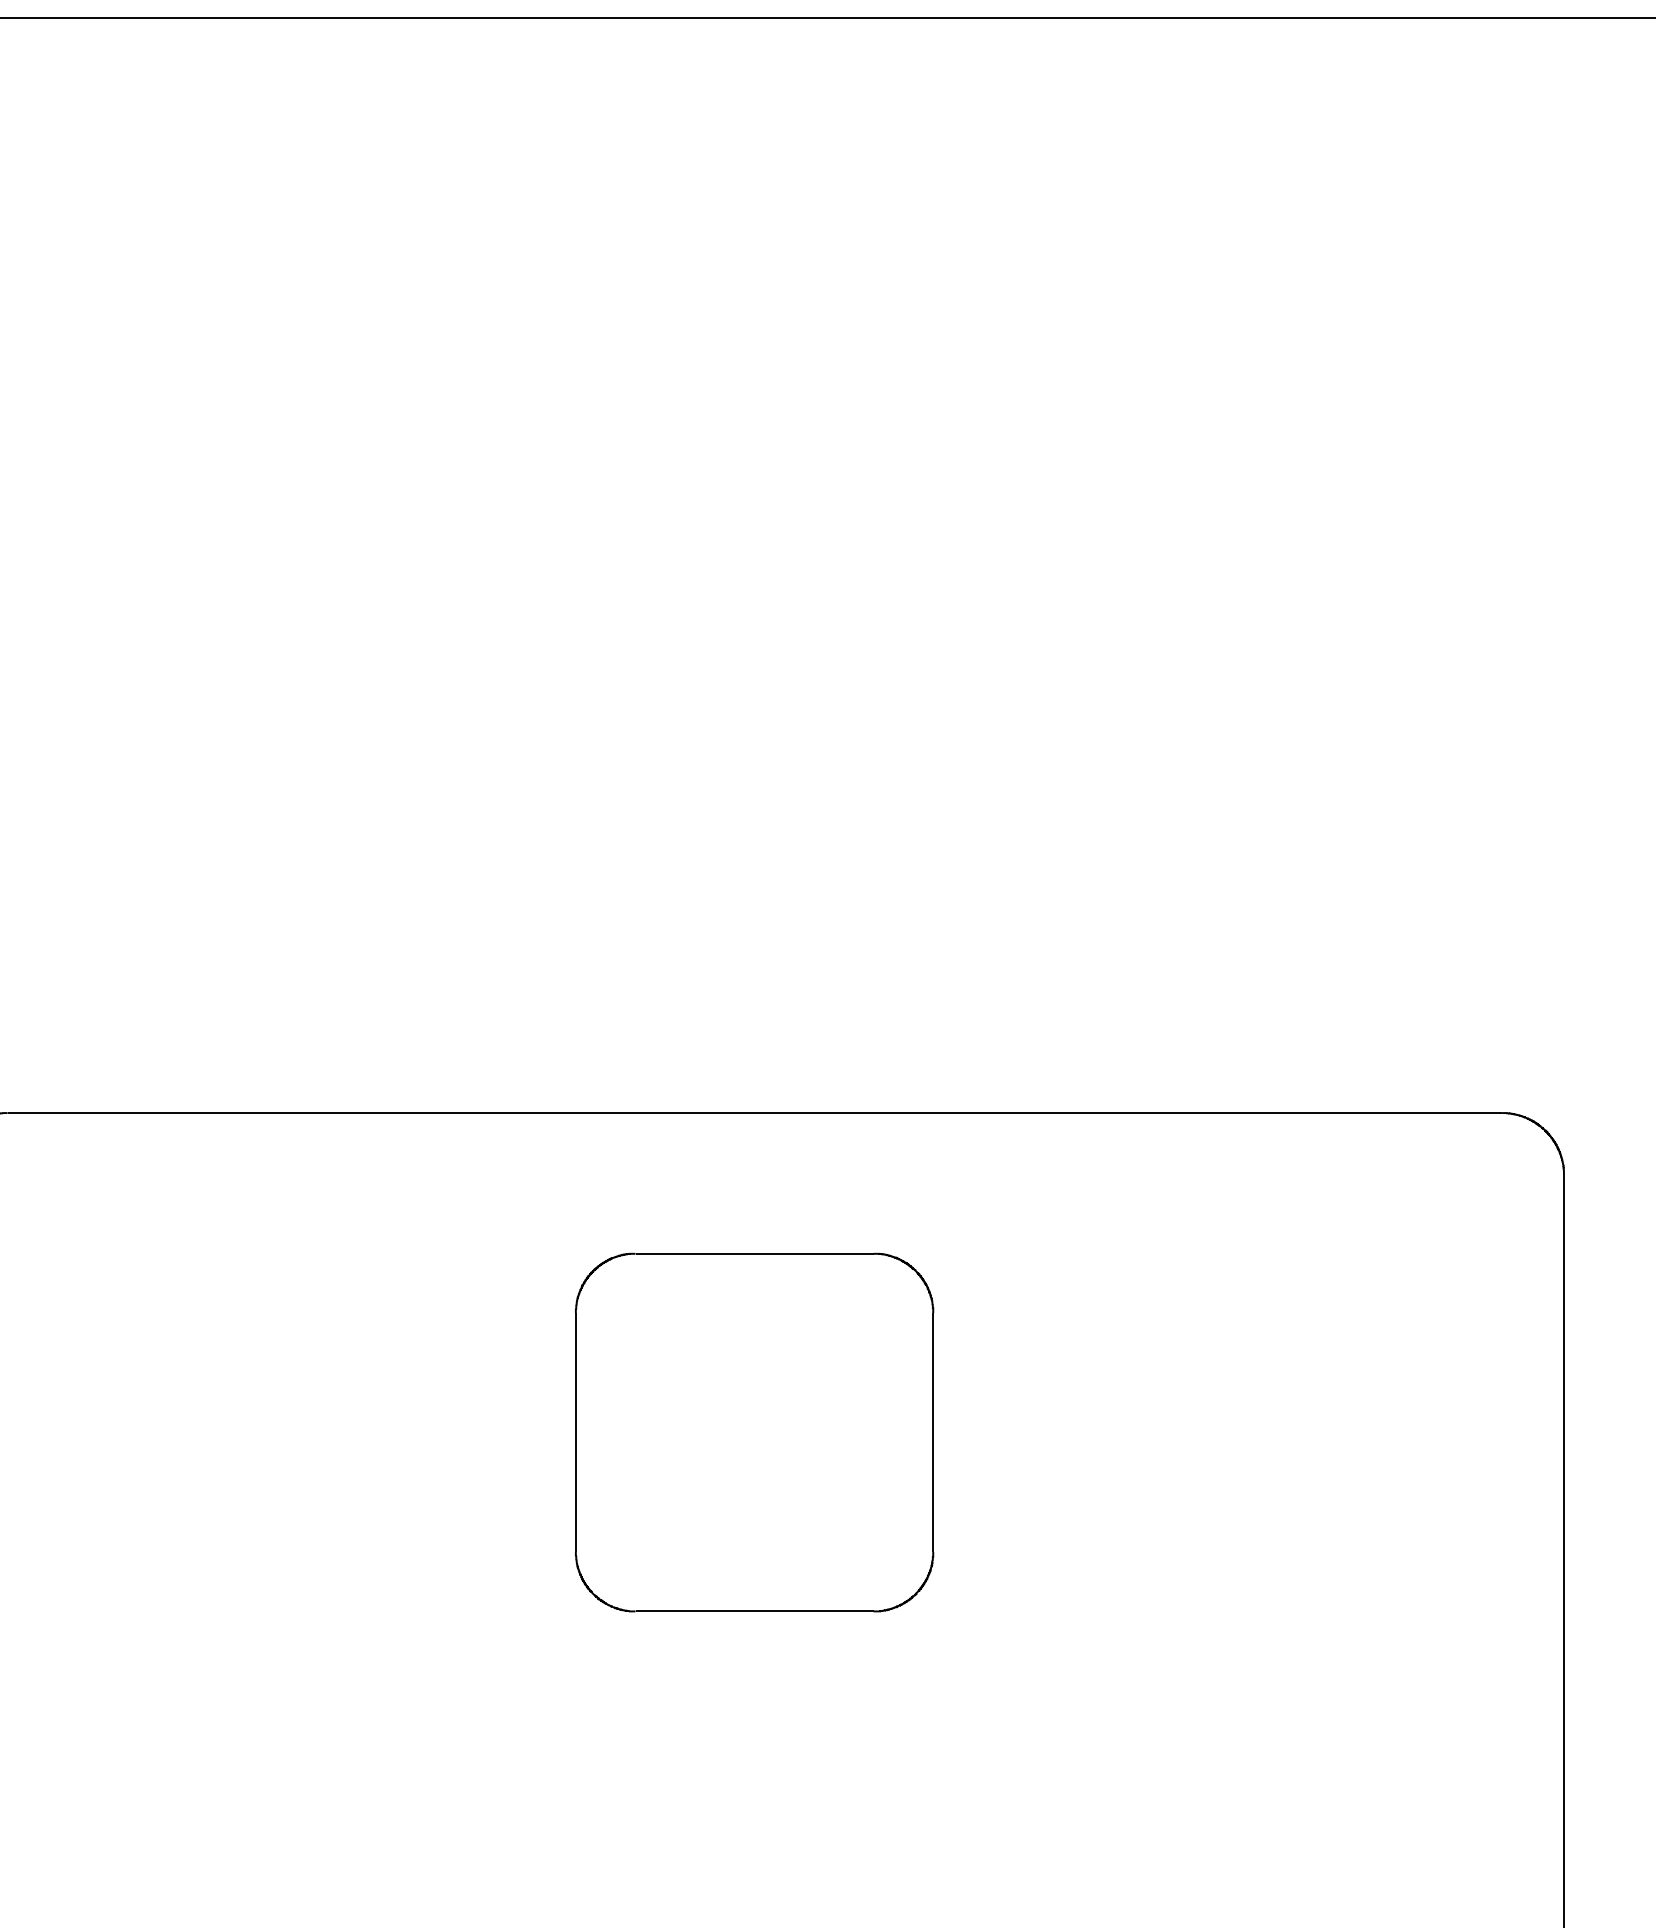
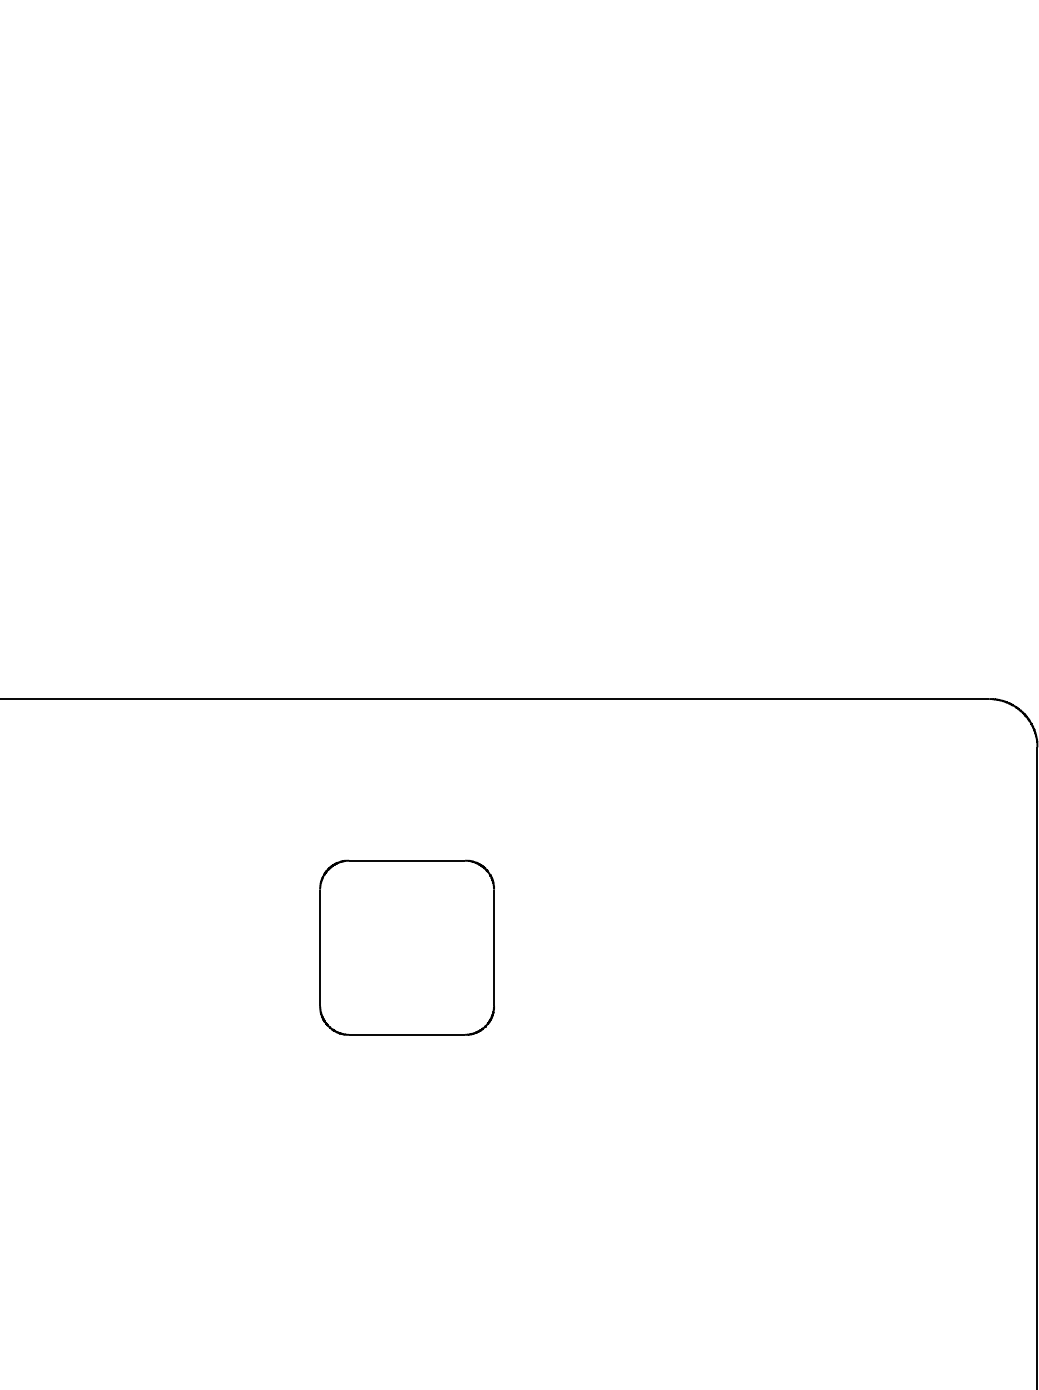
part: (754, 1431) -> (406, 947), size x0.62

